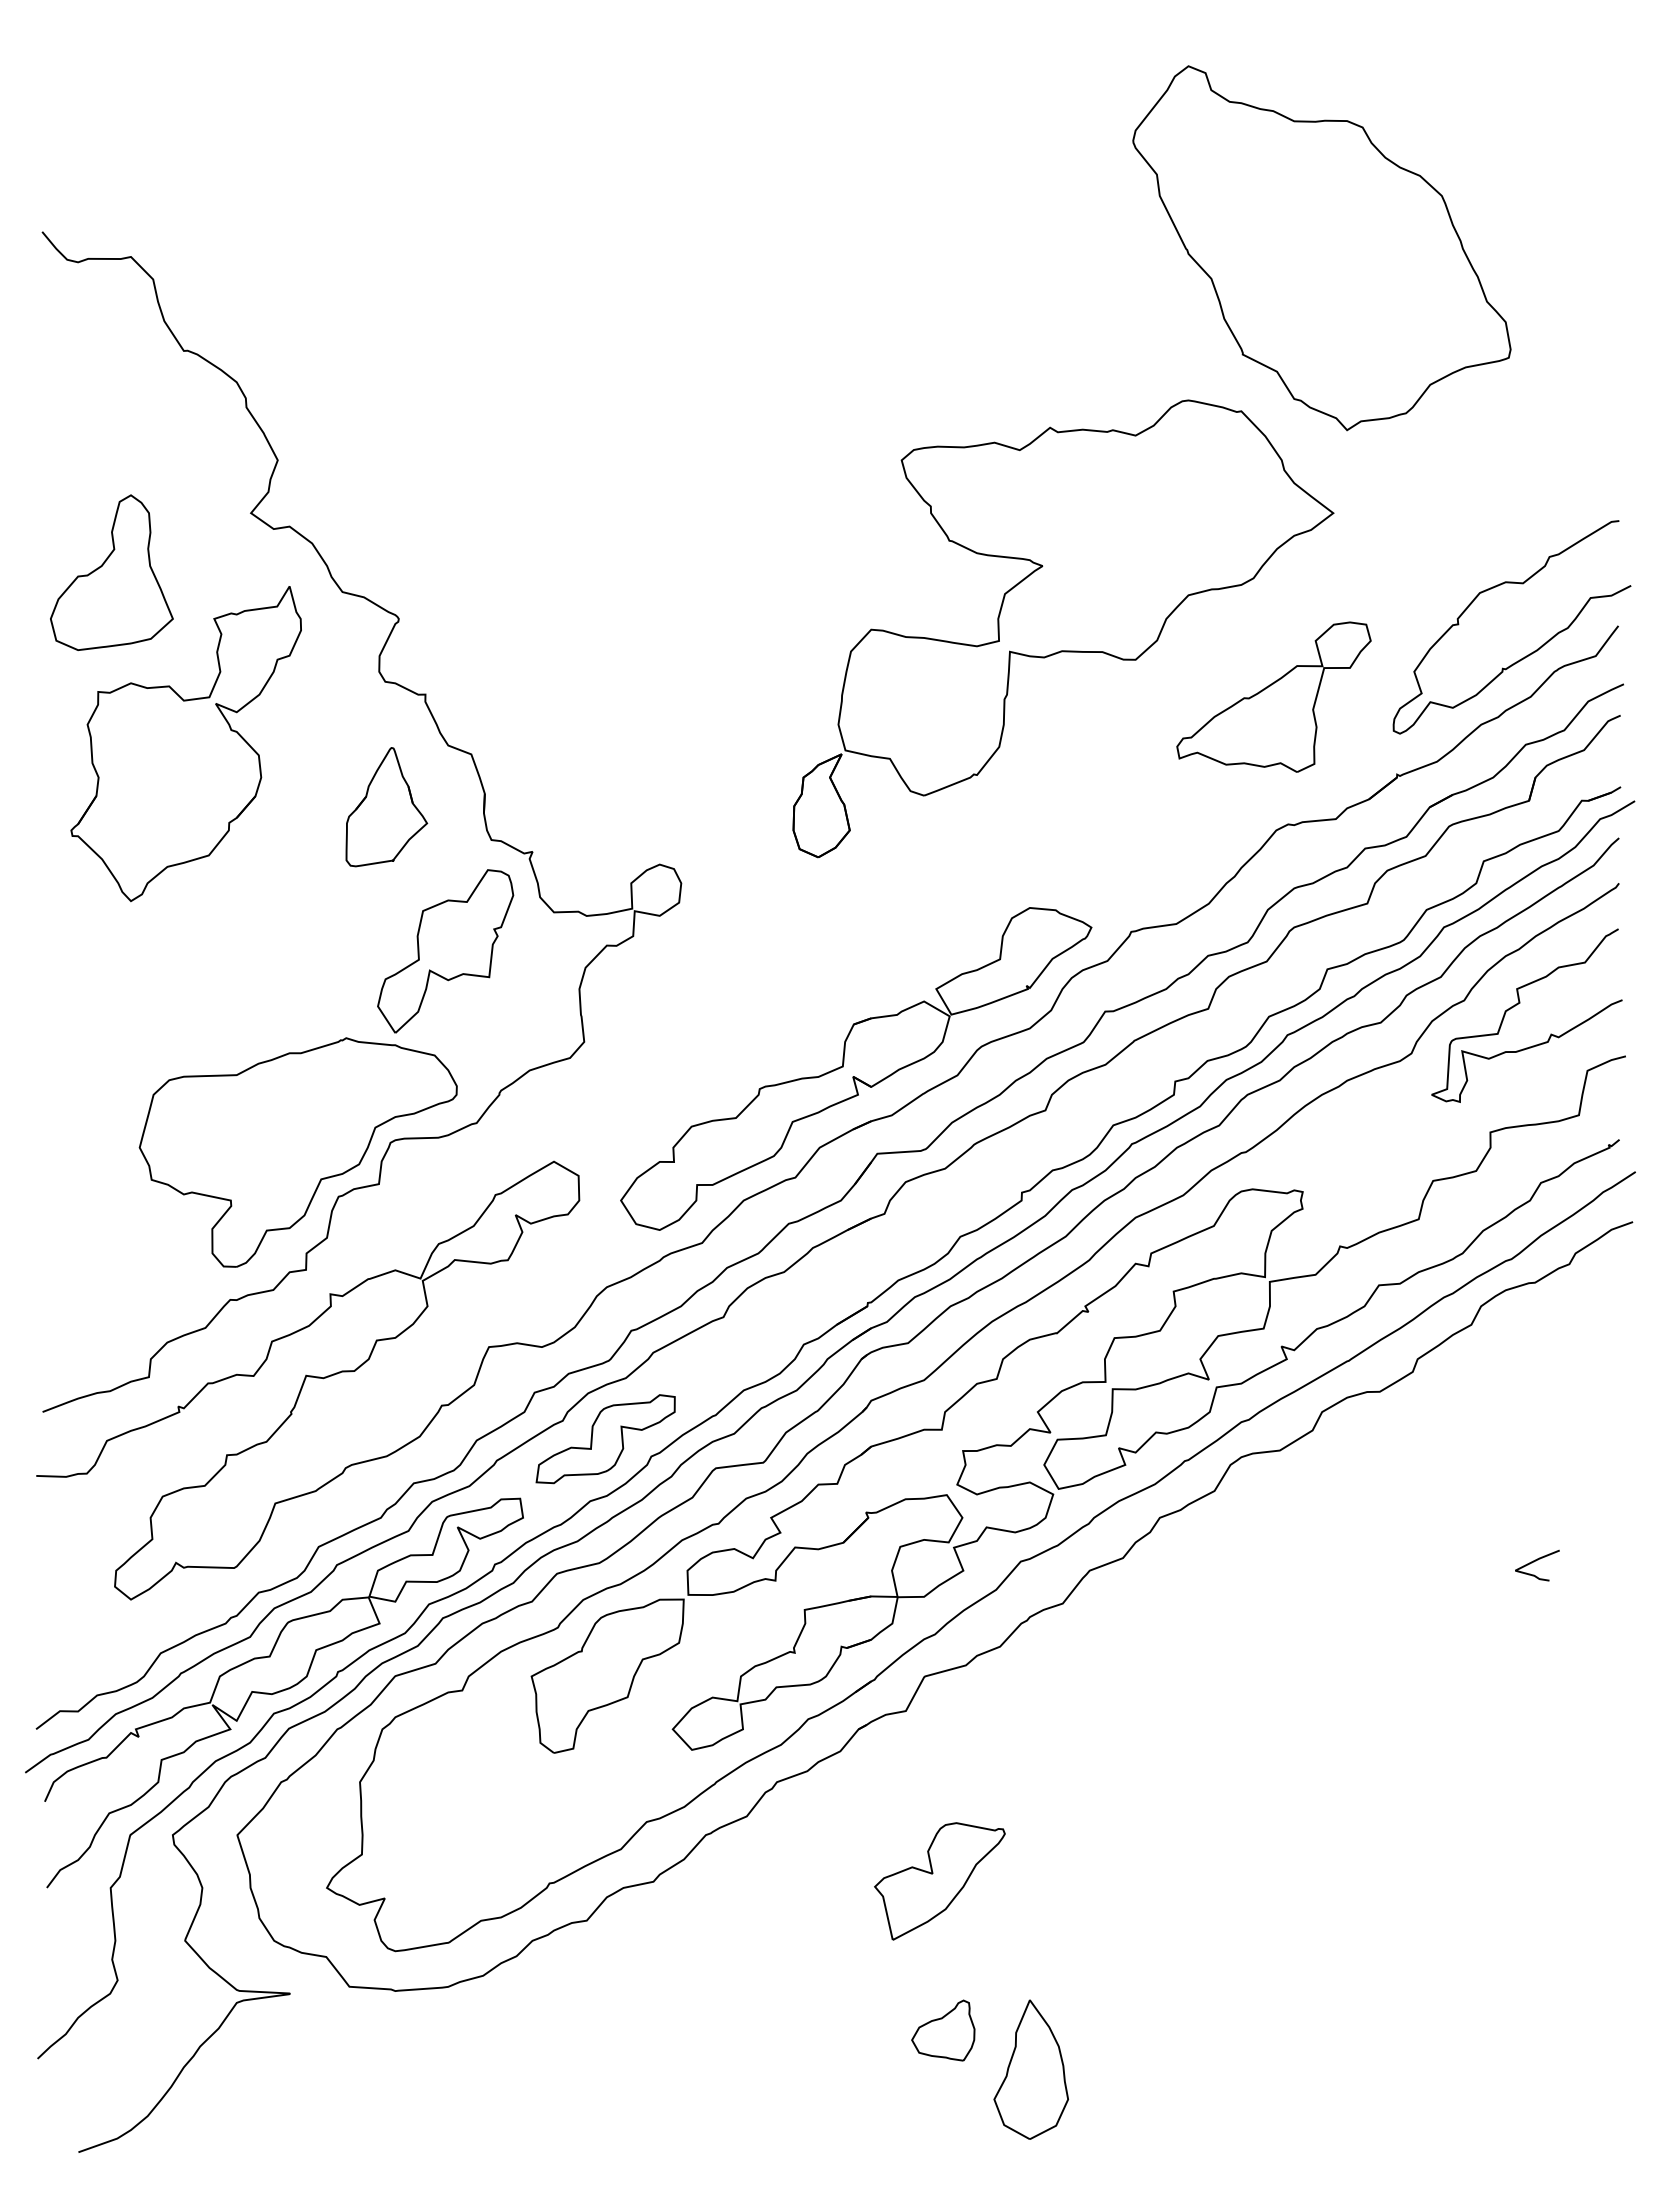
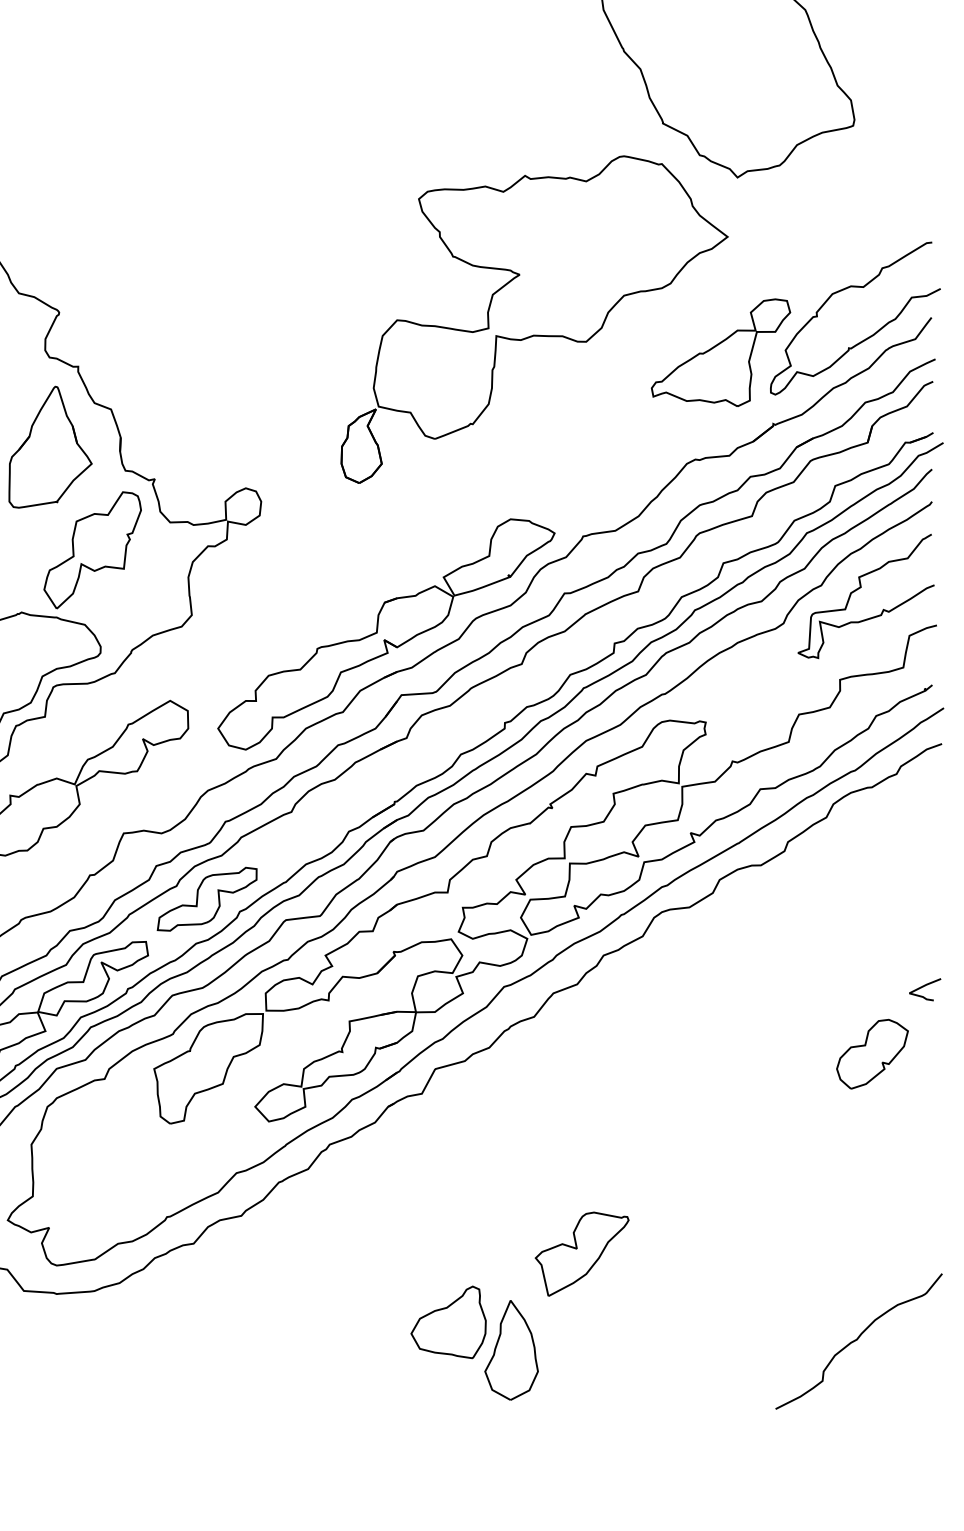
part: (1273, 696) -> (720, 352), moved
part: (386, 806) -> (50, 446), size x1.43
curve: (1536, 1561) -> (924, 986), moved
part: (1535, 1655) -> (872, 1054), added
part: (939, 1881) -> (581, 1254), moved
part: (943, 2030) -> (448, 1322), size x1.67
curve: (1514, 2055) -> (857, 1340), added

